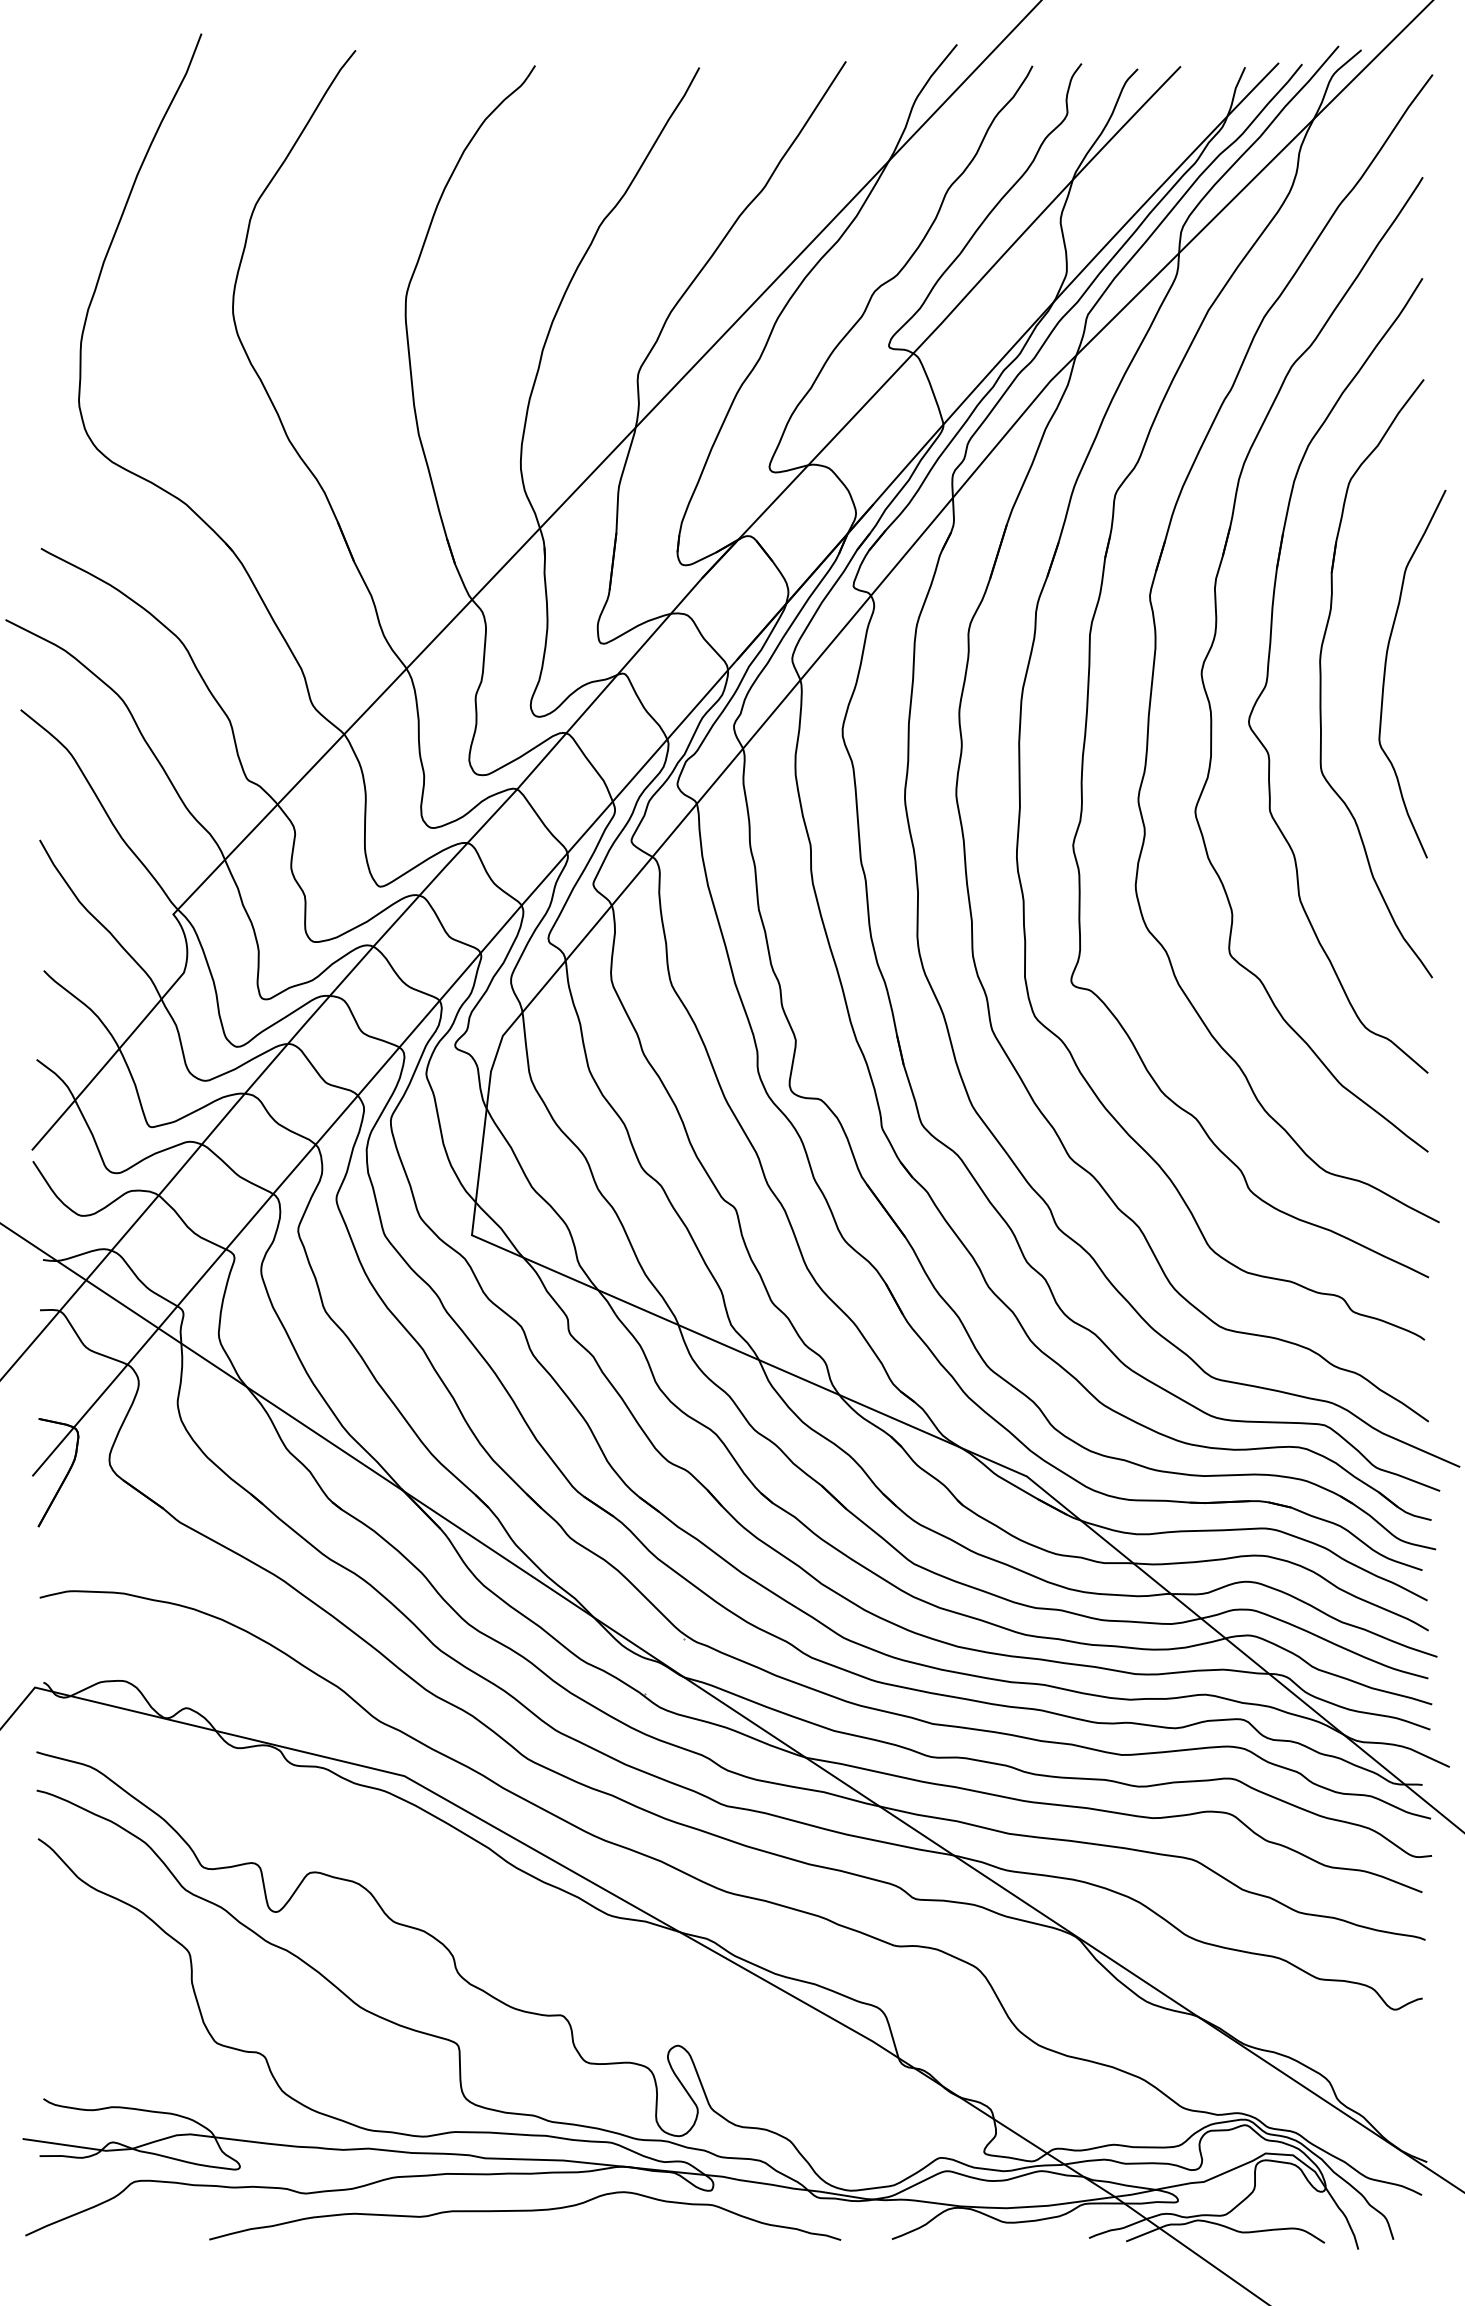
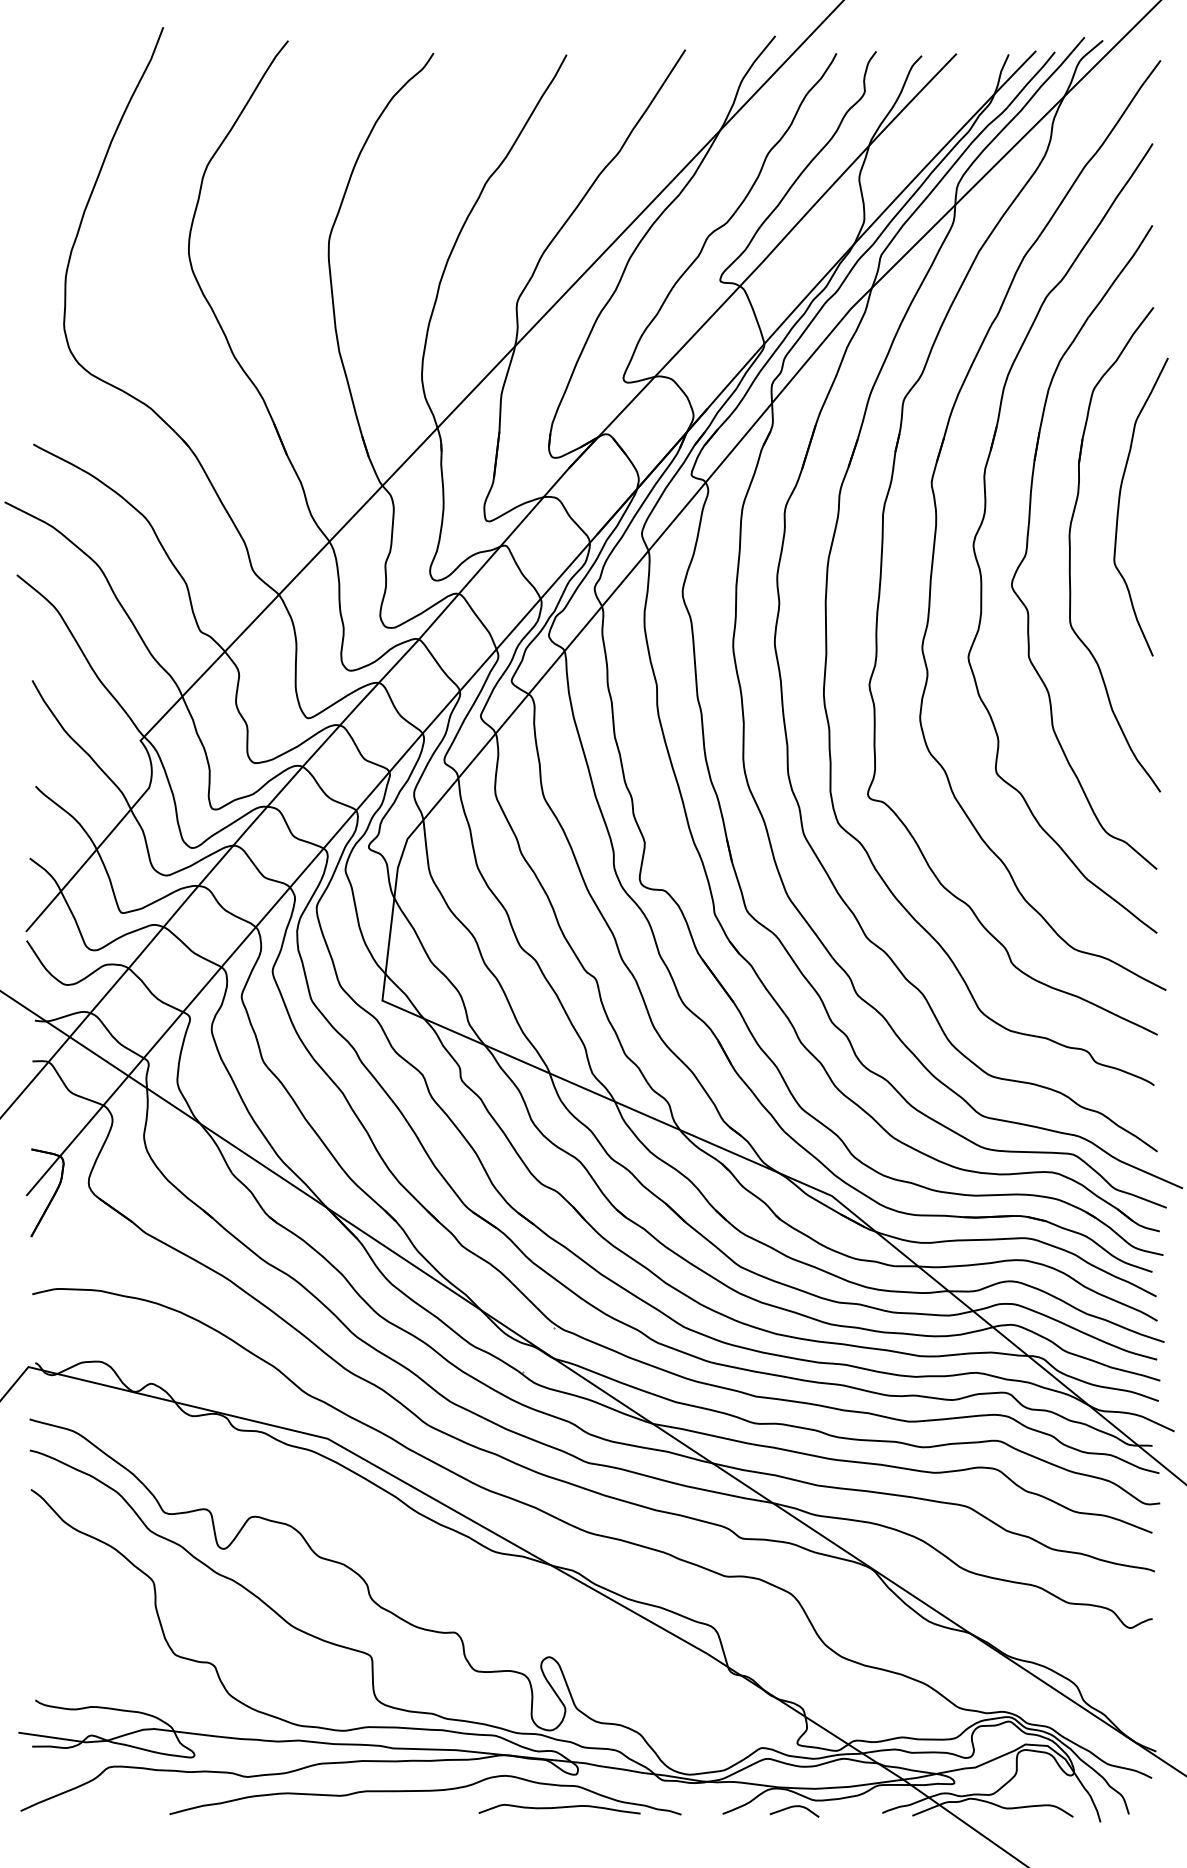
curve: (1386, 667) -> (1120, 501), moved
curve: (978, 2231) -> (792, 1807), added
curve: (690, 2232) -> (559, 1808), added

